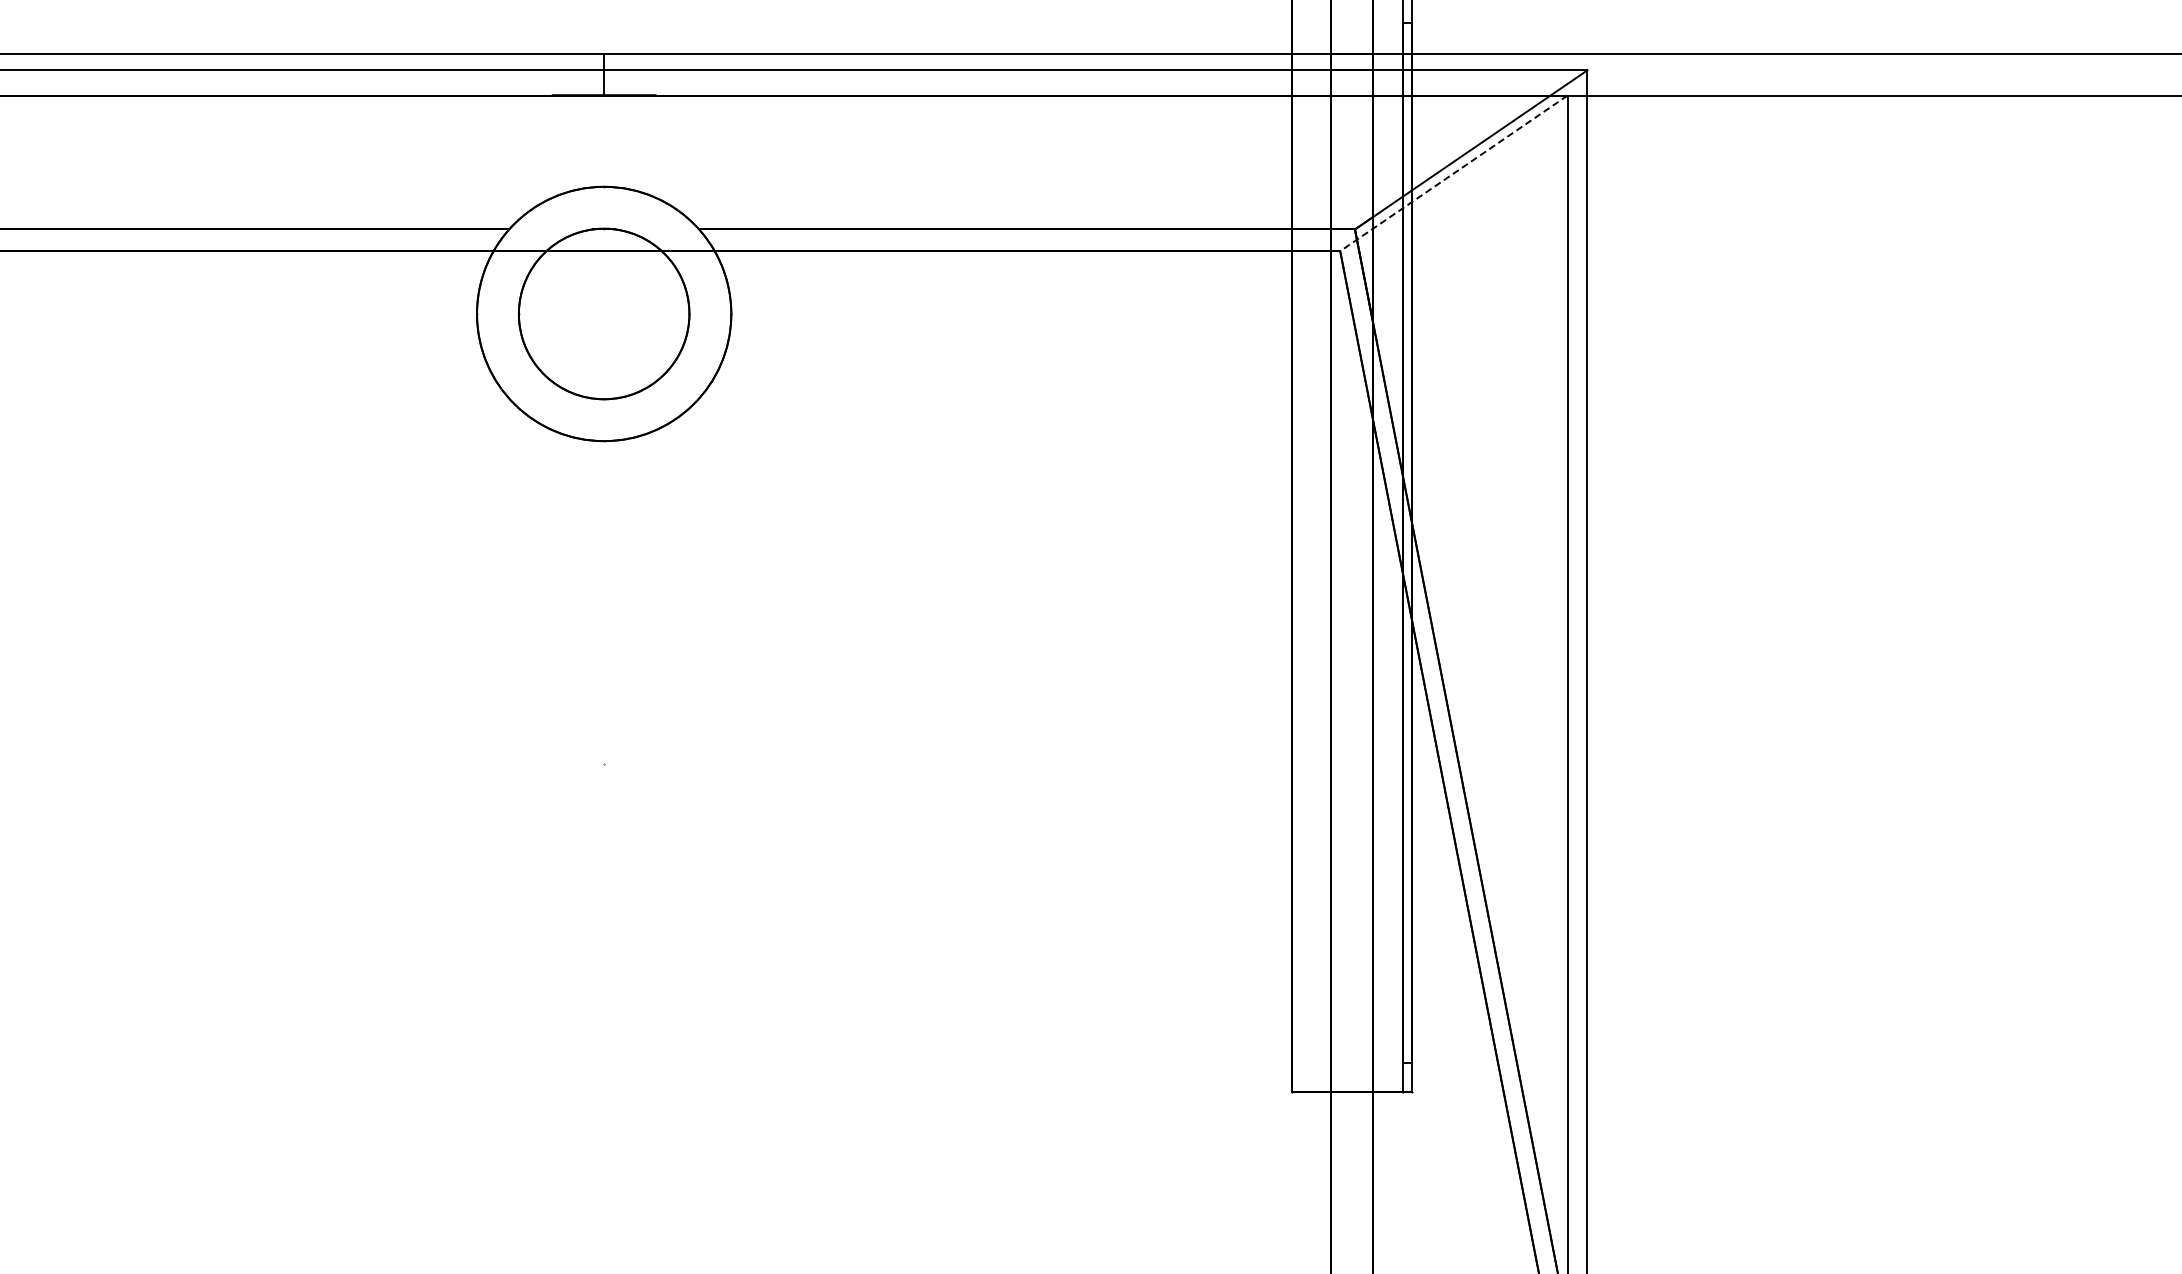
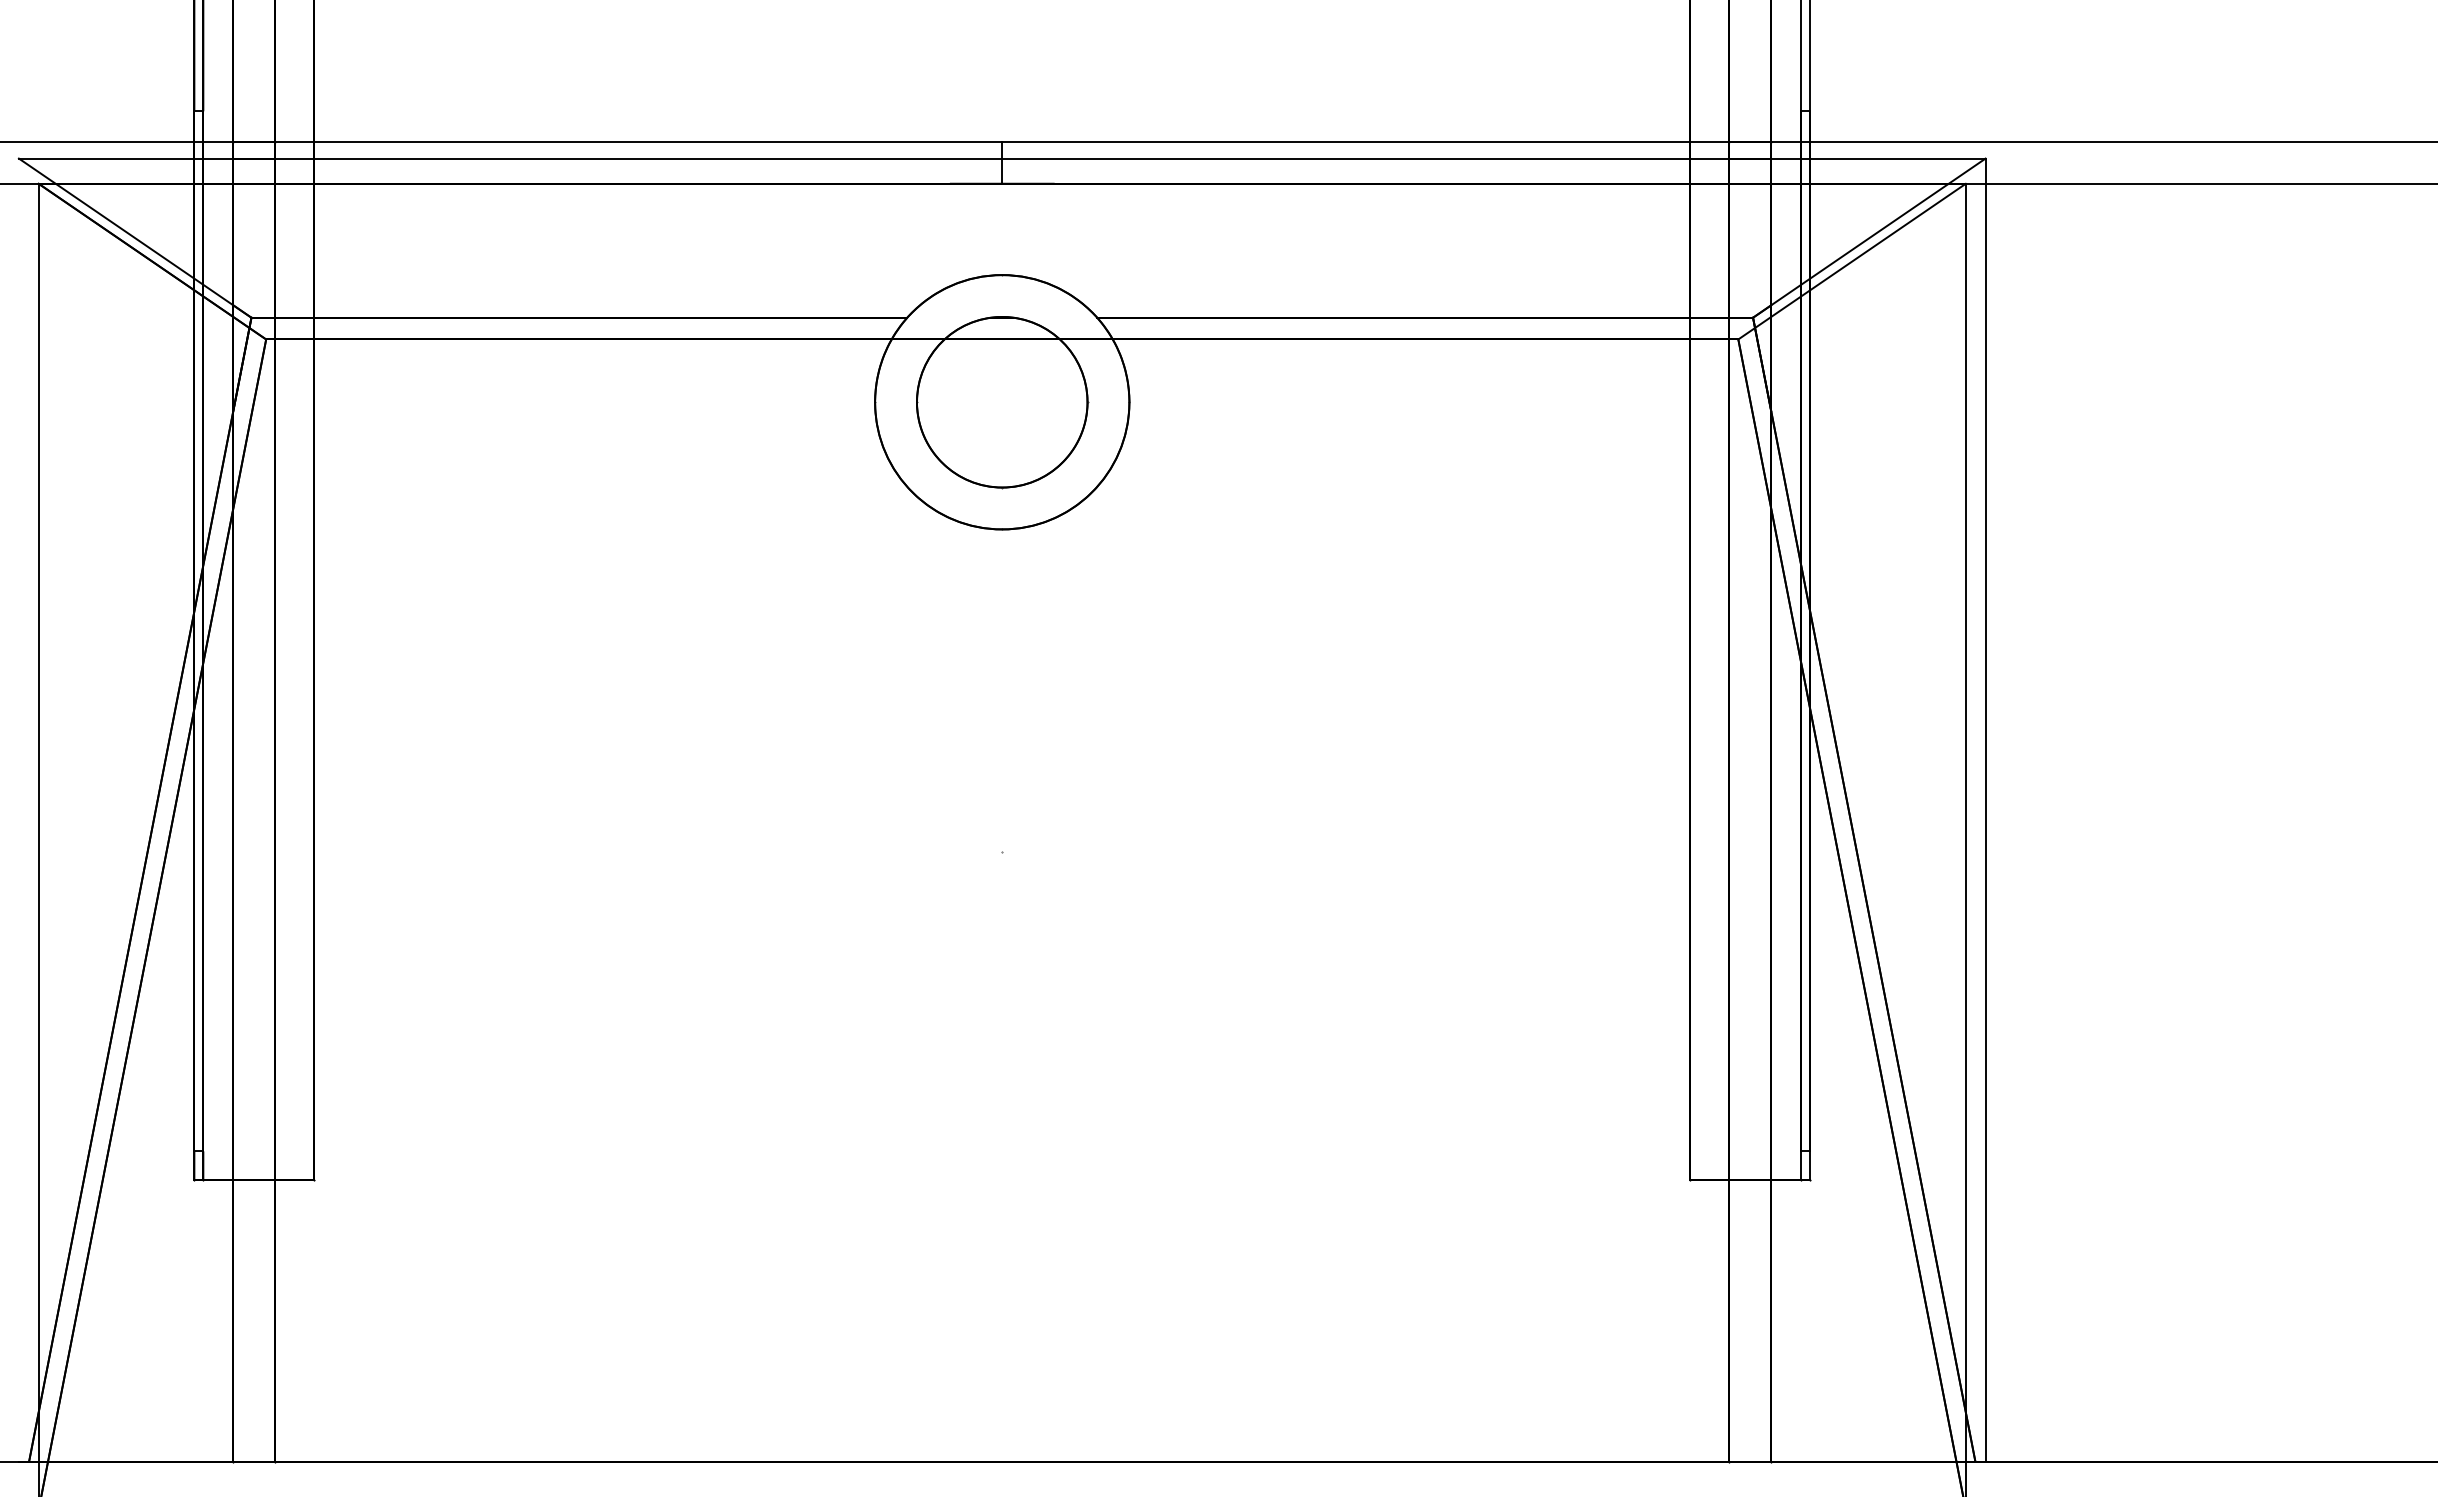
line: (1454, 173) -> (1852, 261), dashed -> solid

